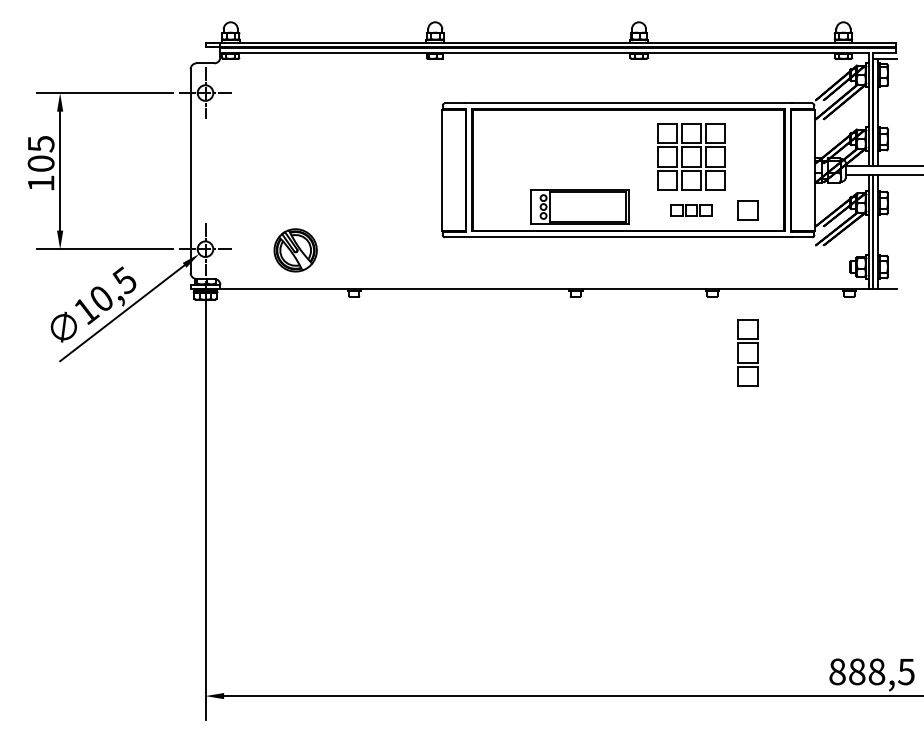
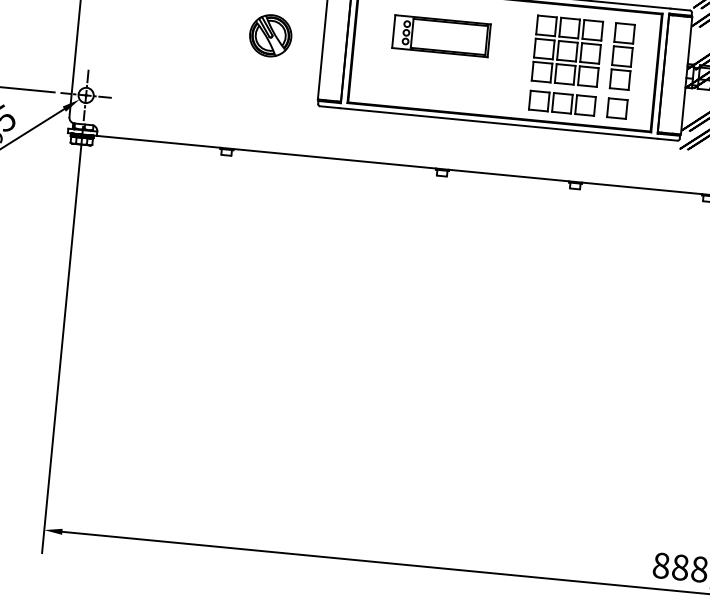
part: (579, 206) -> (441, 35), moved
part: (691, 210) -> (562, 103), size x1.67
part: (295, 250) -> (270, 35), moved
part: (747, 352) -> (622, 55), moved

